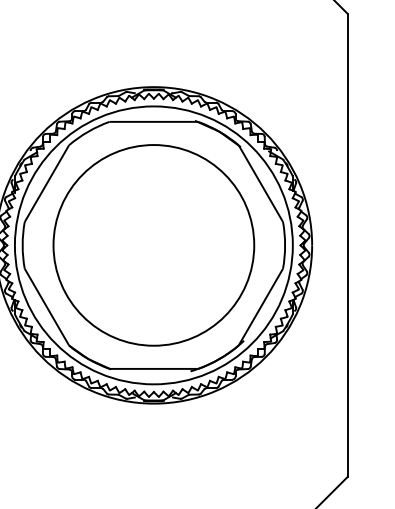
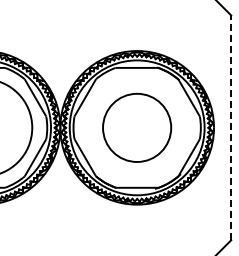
circle: (152, 244) -> (136, 127), size x0.7
line: (348, 244) -> (231, 127), solid -> dashed

